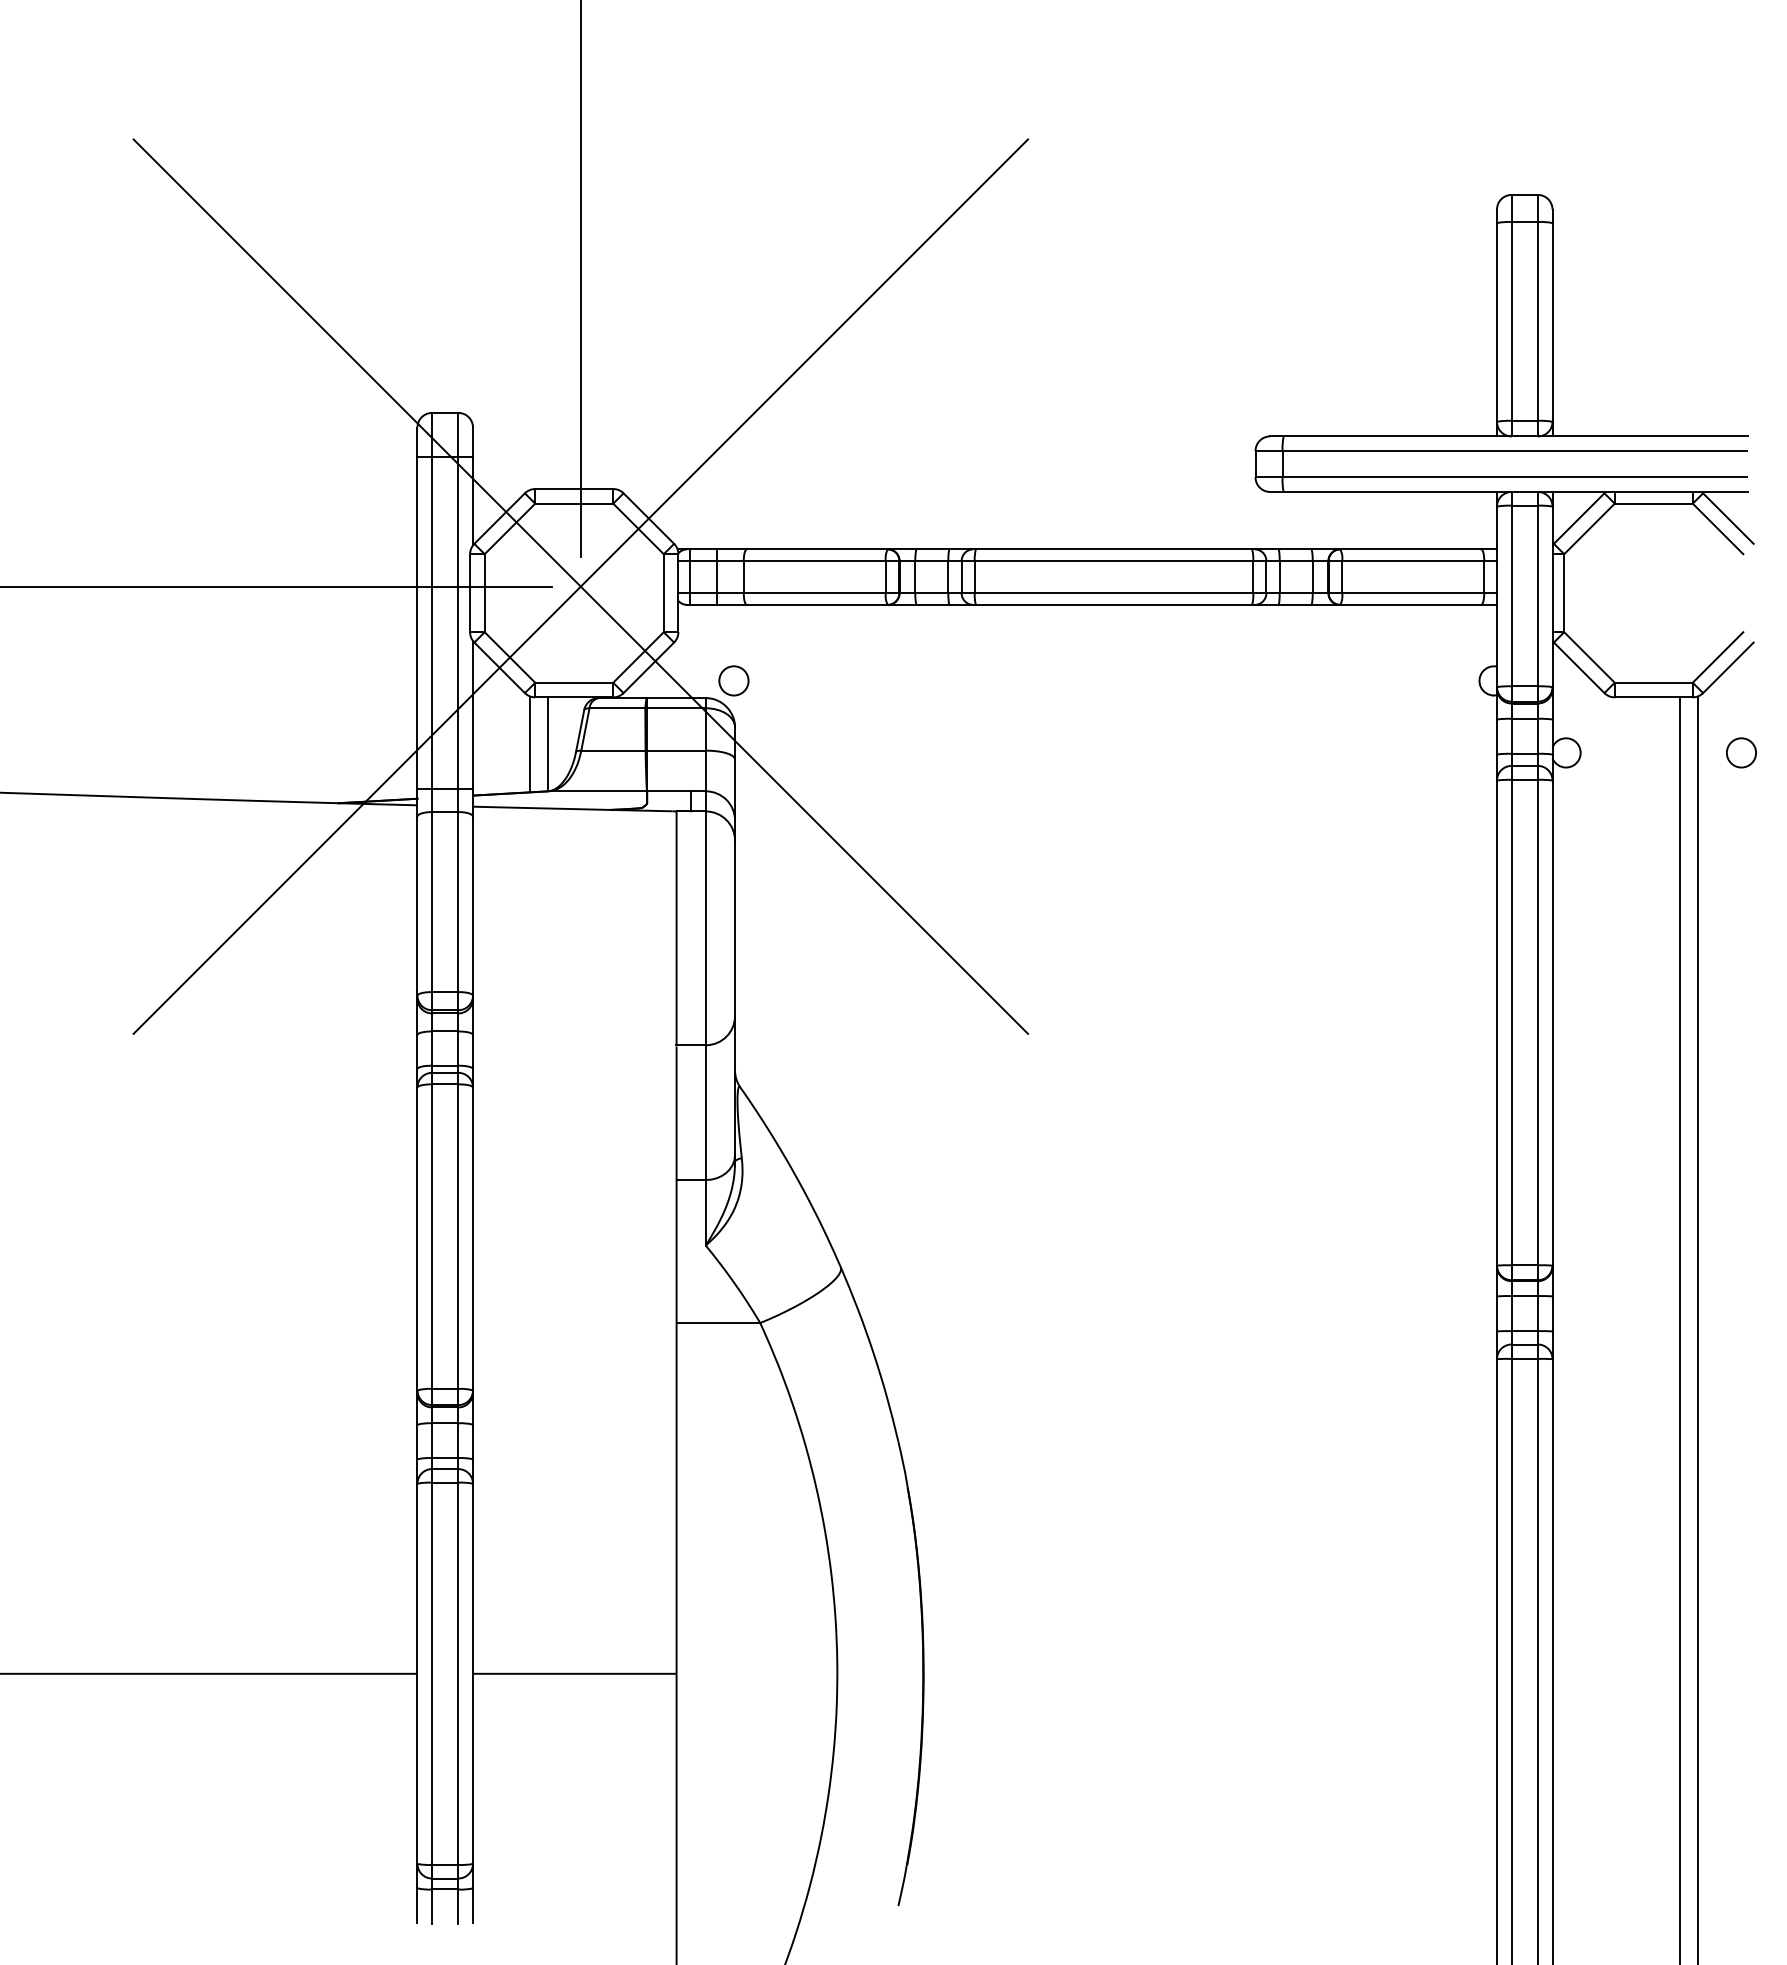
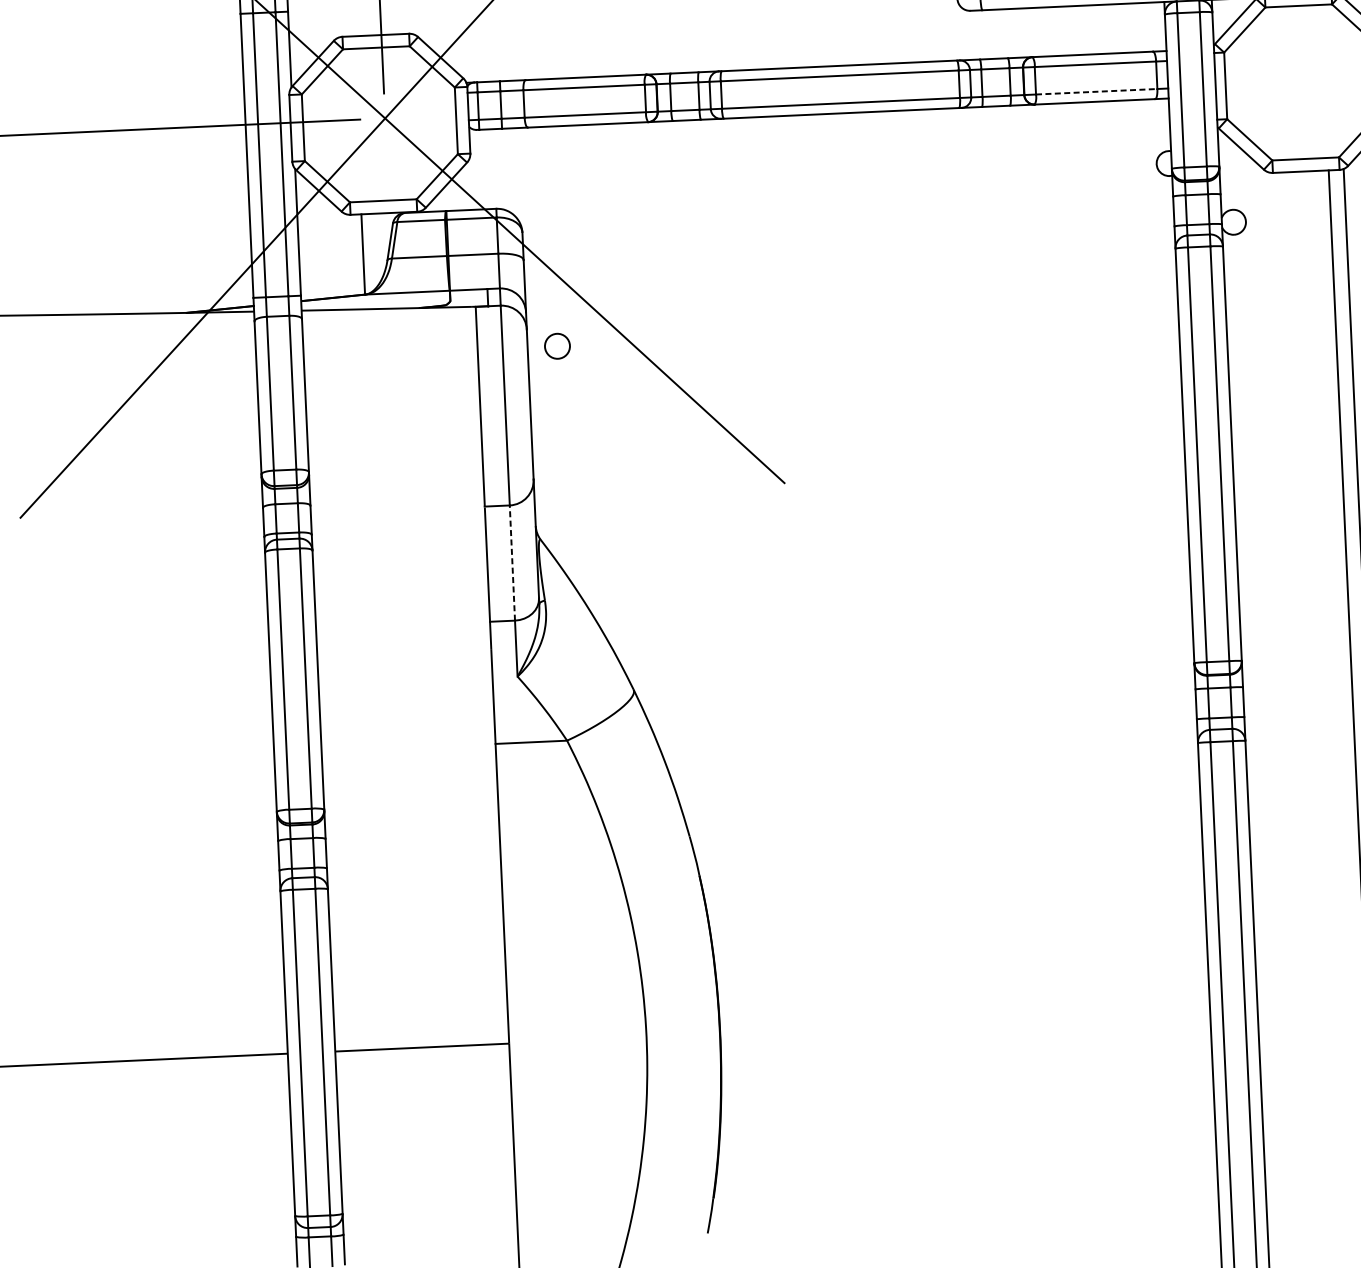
line: (1413, 593) -> (1096, 92), solid -> dashed
circle: (733, 680) -> (557, 345), moved
line: (530, 744) -> (348, 255), removed
line: (705, 1112) -> (512, 562), solid -> dashed

